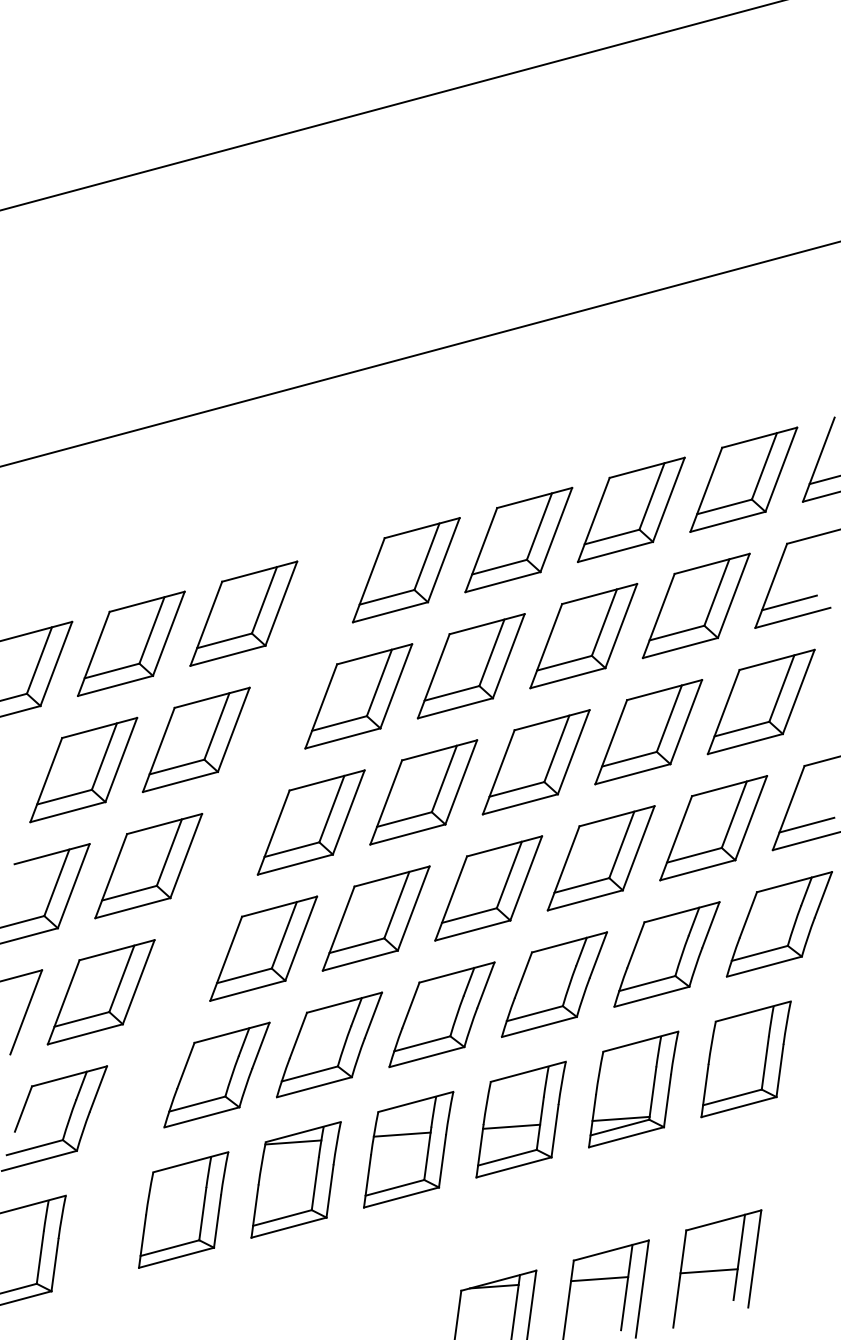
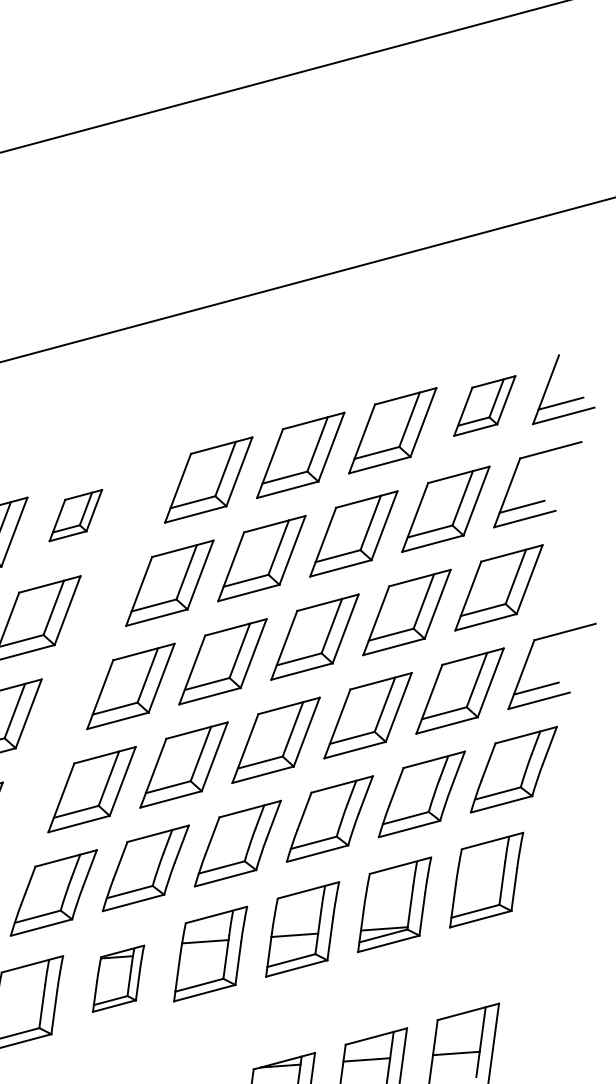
part: (743, 479) -> (484, 405), size x0.7
part: (243, 613) -> (75, 515), size x0.6
part: (295, 1179) -> (118, 978), size x0.7

